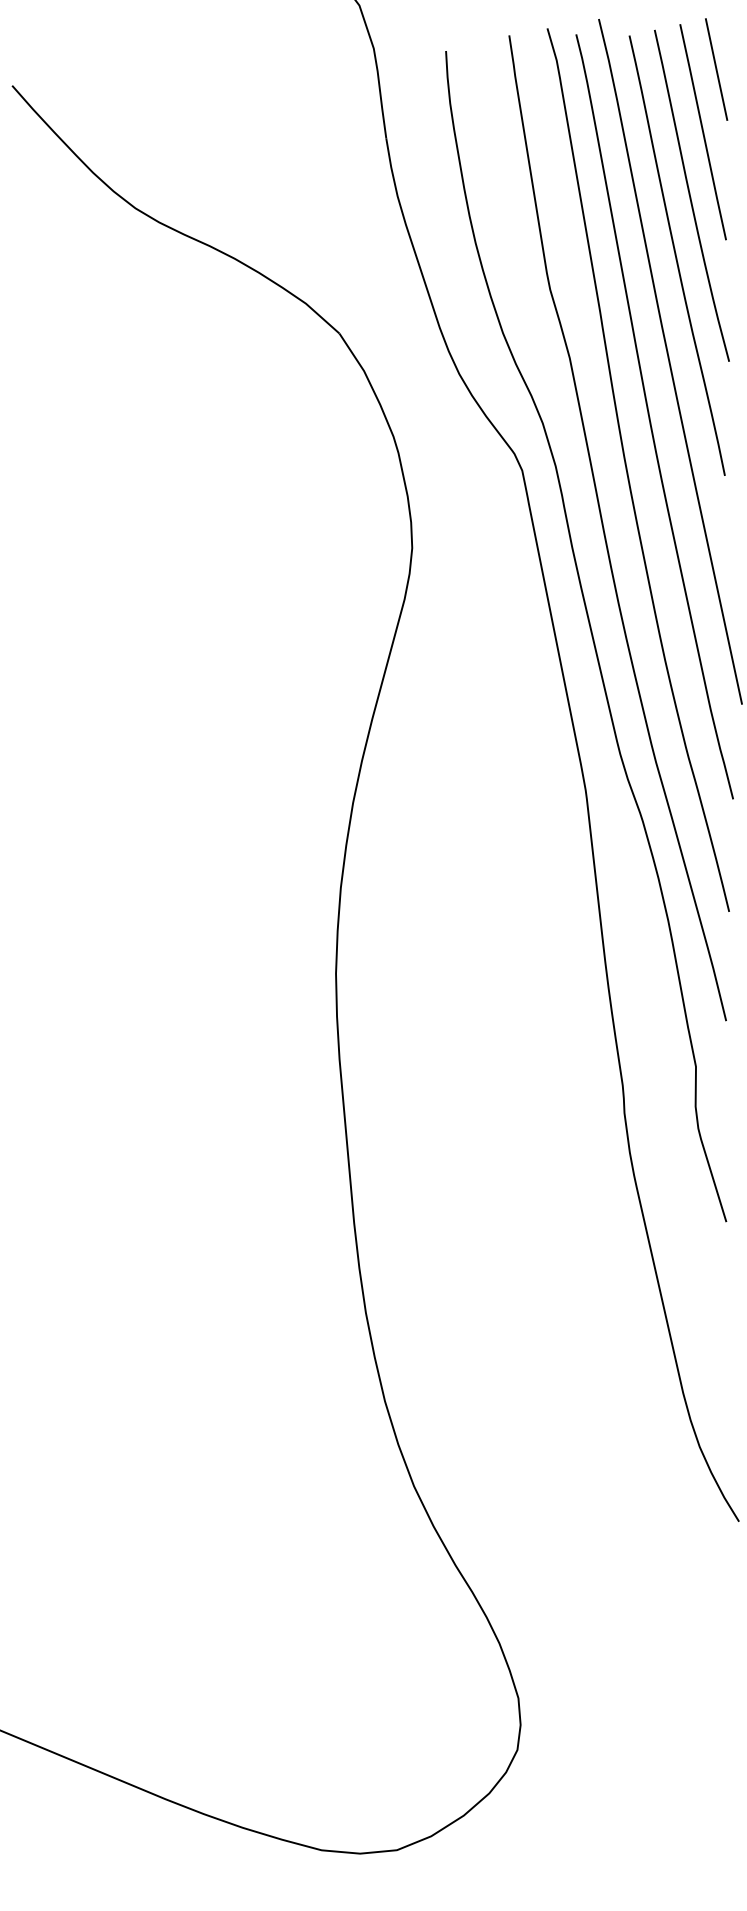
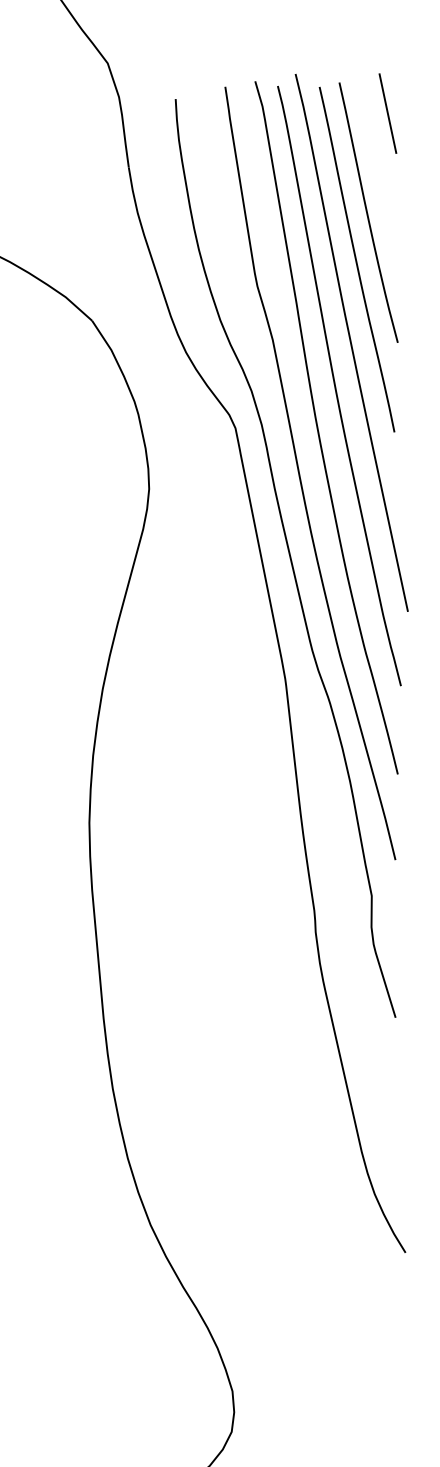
line: (702, 132) -> (376, 162), removed

